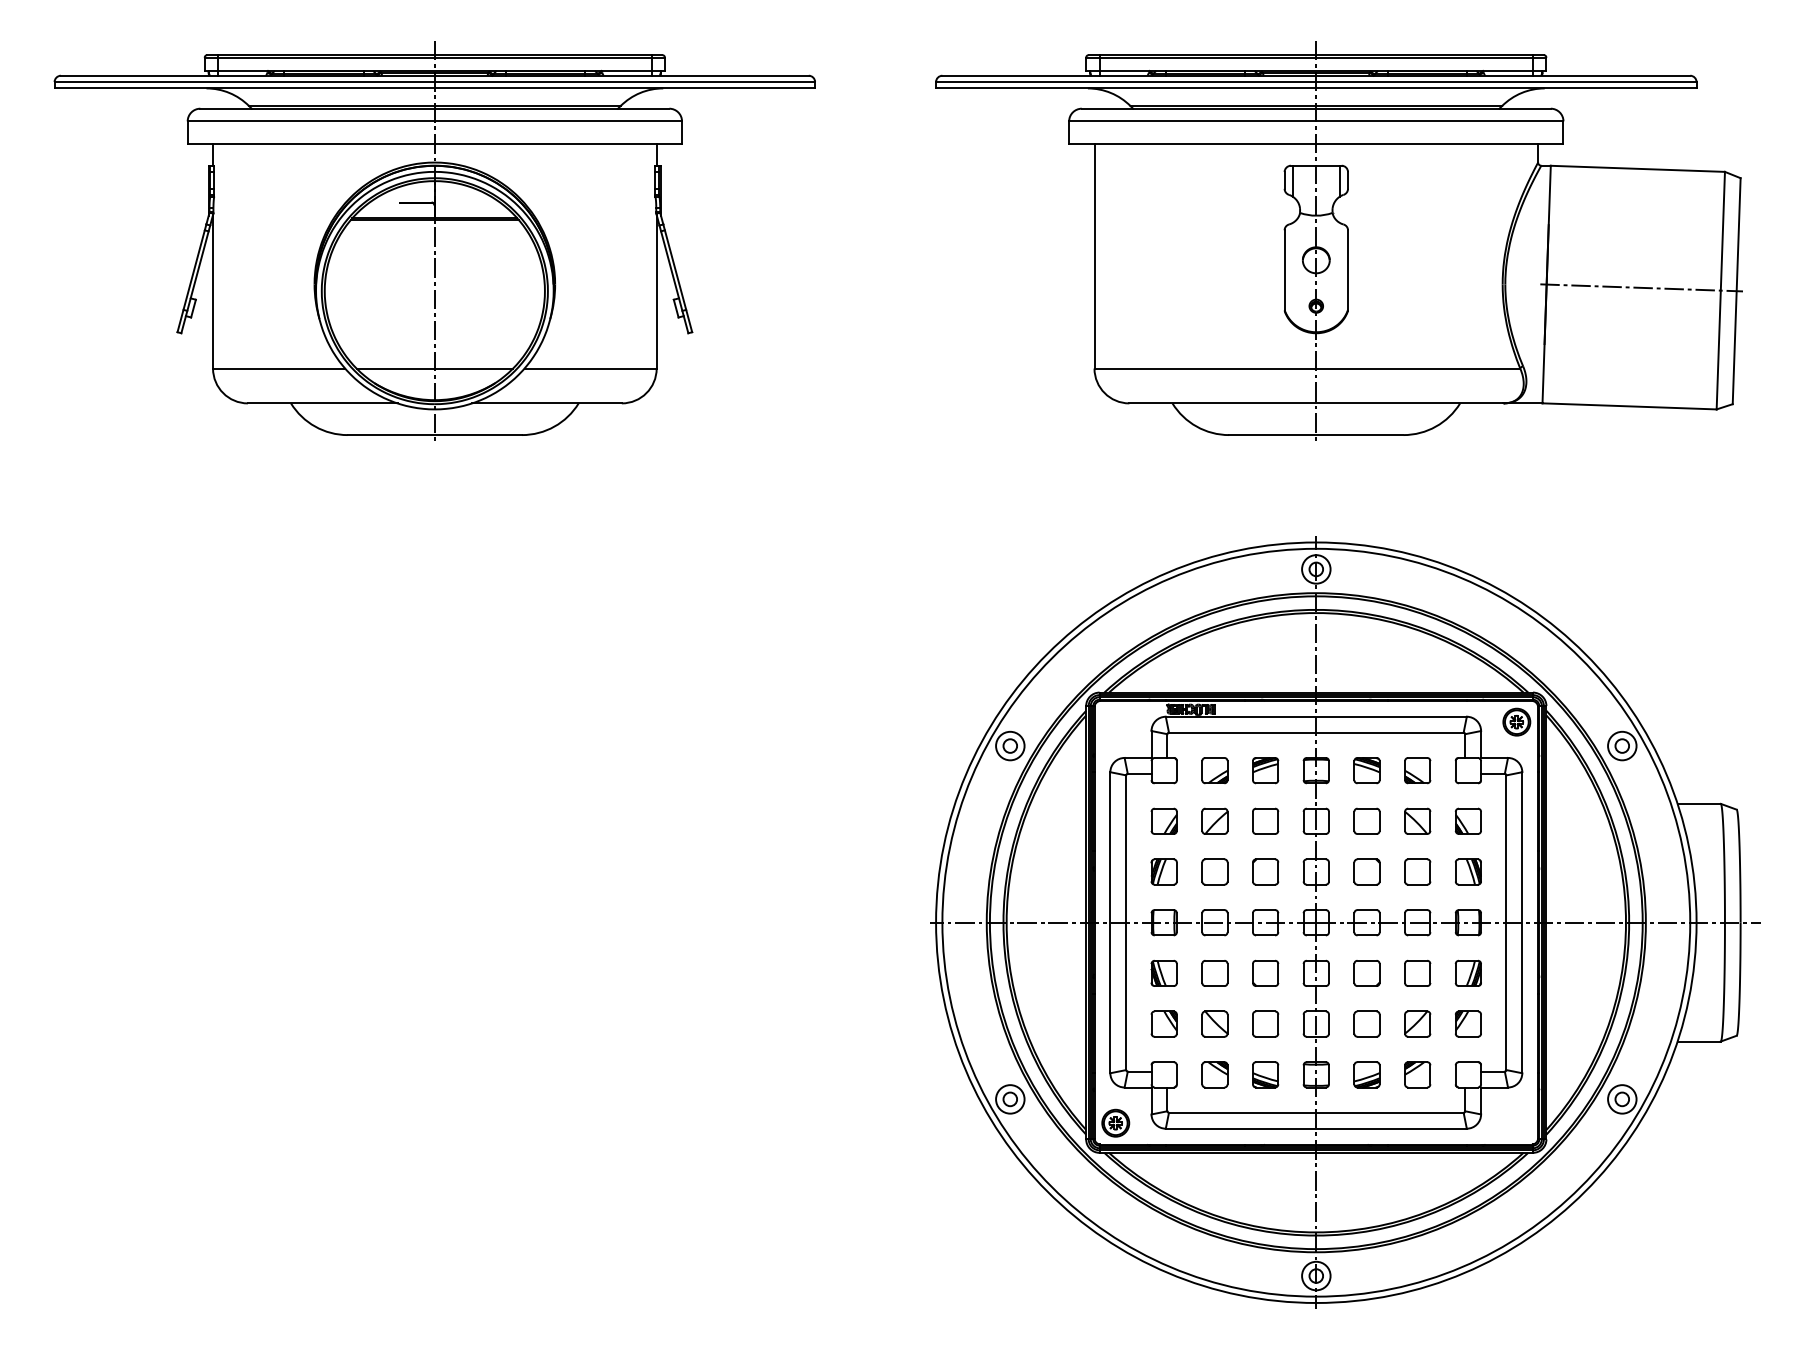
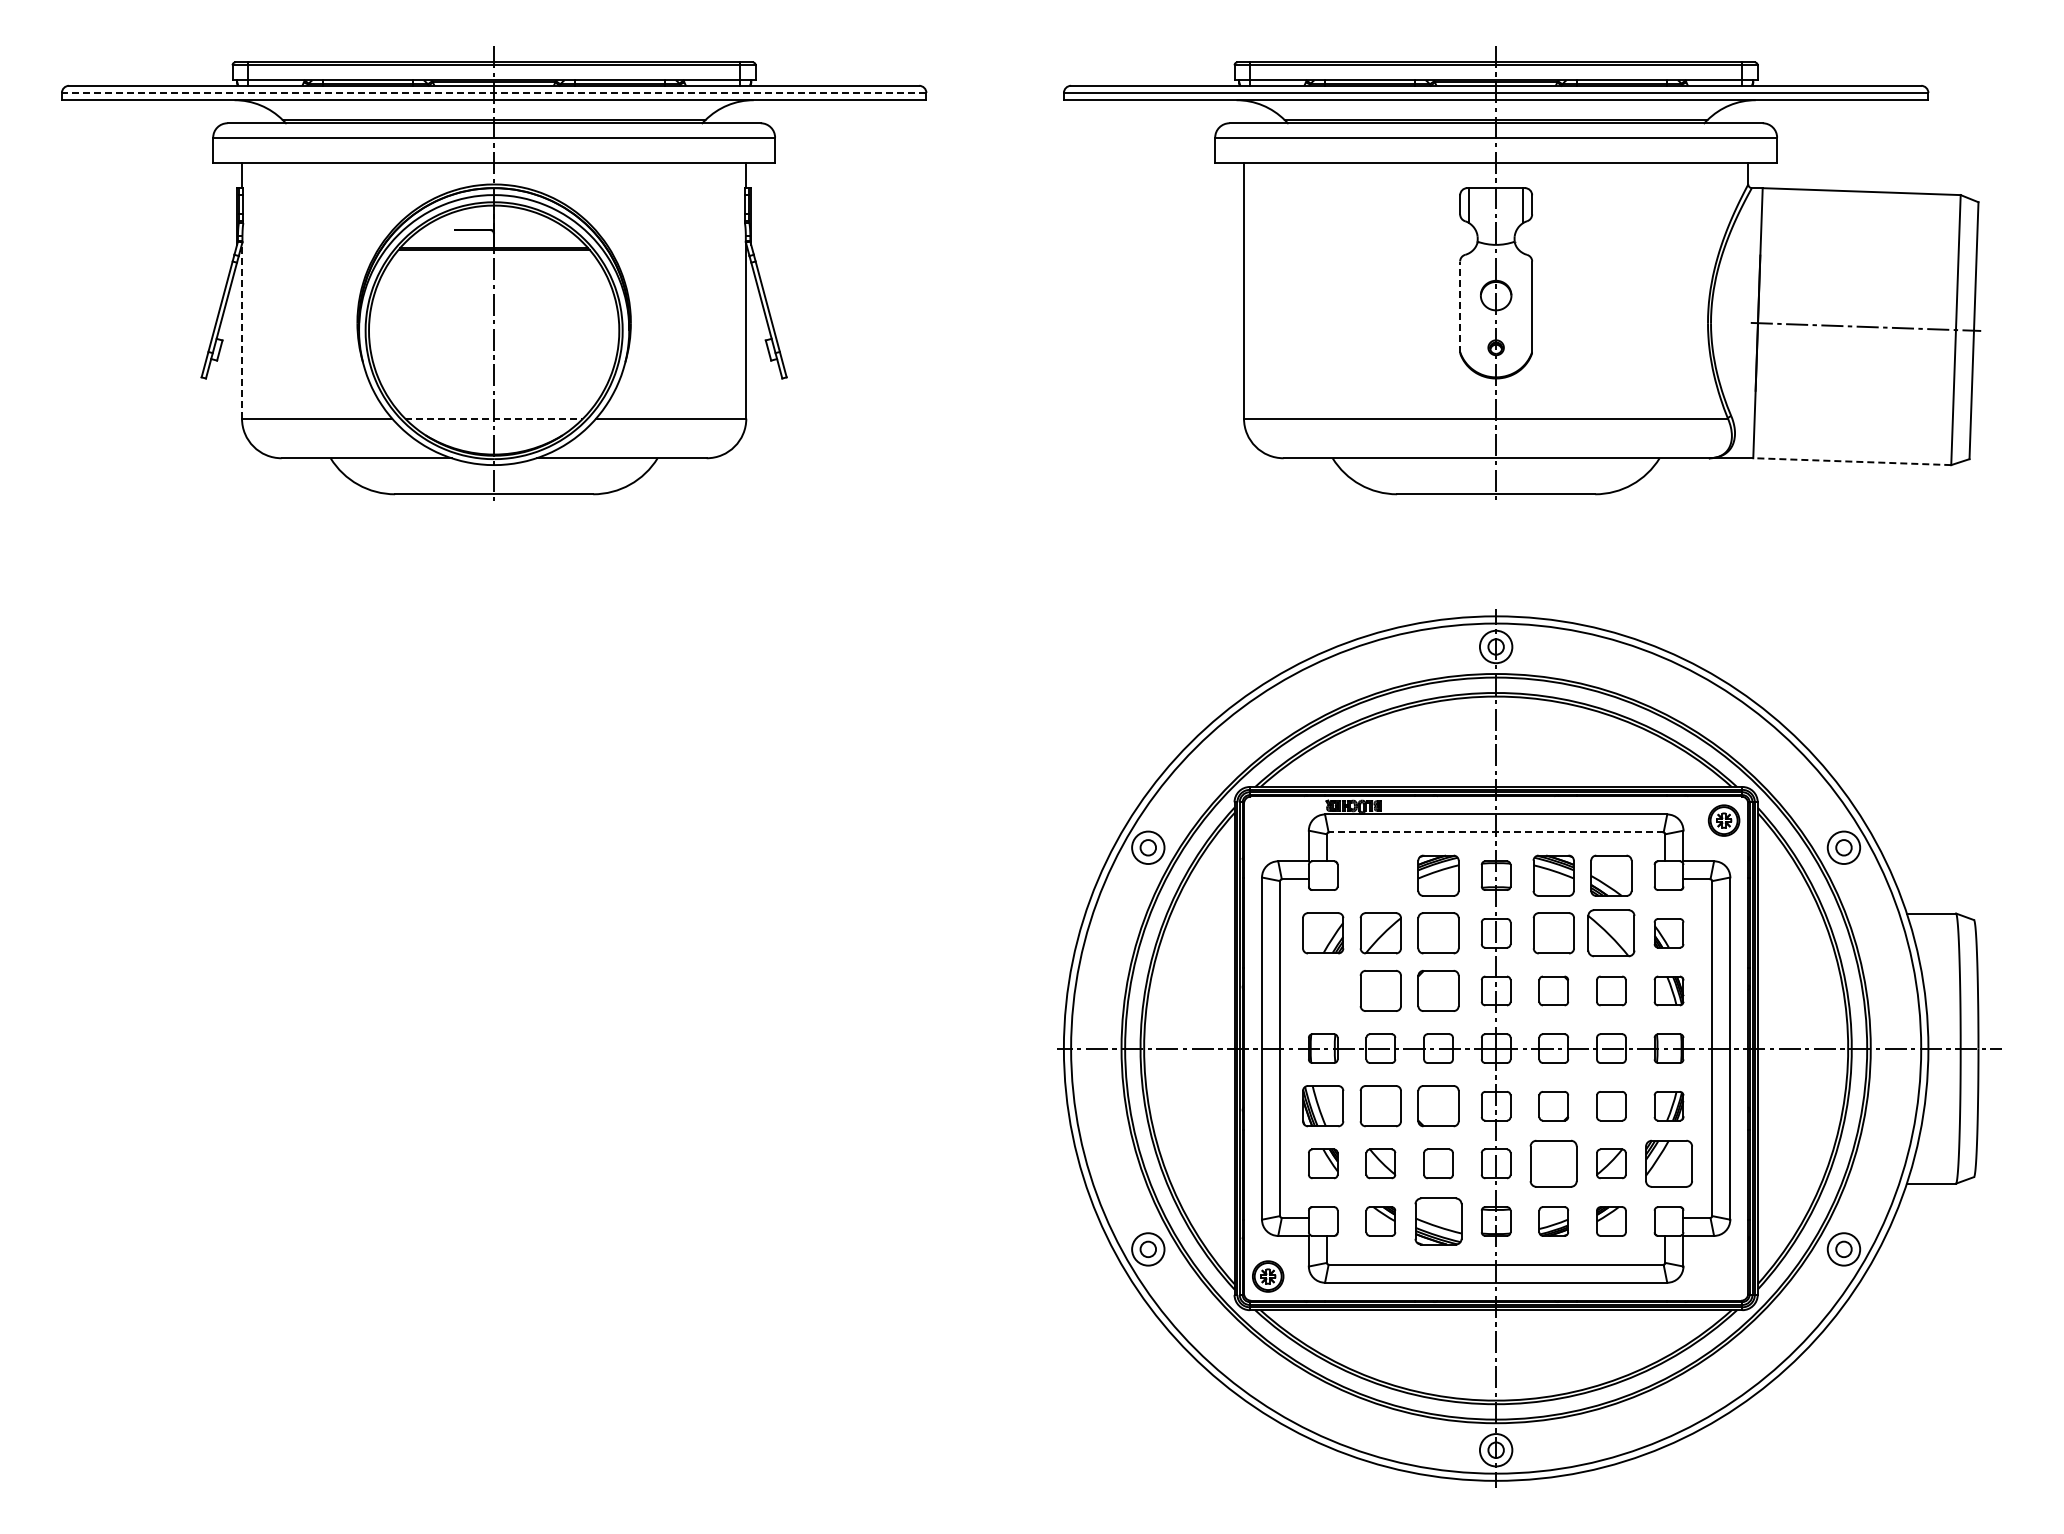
line: (434, 82) -> (493, 93), solid -> dashed
line: (1284, 270) -> (1460, 307), solid -> dashed
line: (213, 291) -> (242, 330), solid -> dashed
line: (435, 368) -> (494, 418), solid -> dashed
line: (1628, 406) -> (1851, 461), solid -> dashed
line: (1315, 732) -> (1495, 832), solid -> dashed
part: (1214, 770) -> (1380, 875), removed
part: (1265, 770) -> (1438, 875), size x1.4
part: (1366, 770) -> (1553, 875), size x1.4
part: (1417, 770) -> (1611, 875), size x1.4
part: (1164, 821) -> (1323, 933), size x1.4
part: (1214, 821) -> (1380, 933), size x1.4
part: (1265, 821) -> (1438, 933), size x1.4
part: (1366, 821) -> (1553, 933), size x1.4
part: (1417, 821) -> (1611, 933), size x1.6
part: (1164, 871) -> (1323, 990), removed
part: (1214, 871) -> (1380, 990), size x1.4
part: (1265, 871) -> (1438, 990), size x1.4
part: (1164, 973) -> (1323, 1106), size x1.4
part: (1214, 973) -> (1380, 1106), size x1.4
part: (1265, 973) -> (1438, 1106), size x1.4
part: (1366, 1023) -> (1553, 1163), size x1.6
part: (1467, 1023) -> (1668, 1163), size x1.6
part: (1265, 1074) -> (1438, 1221), size x1.6

